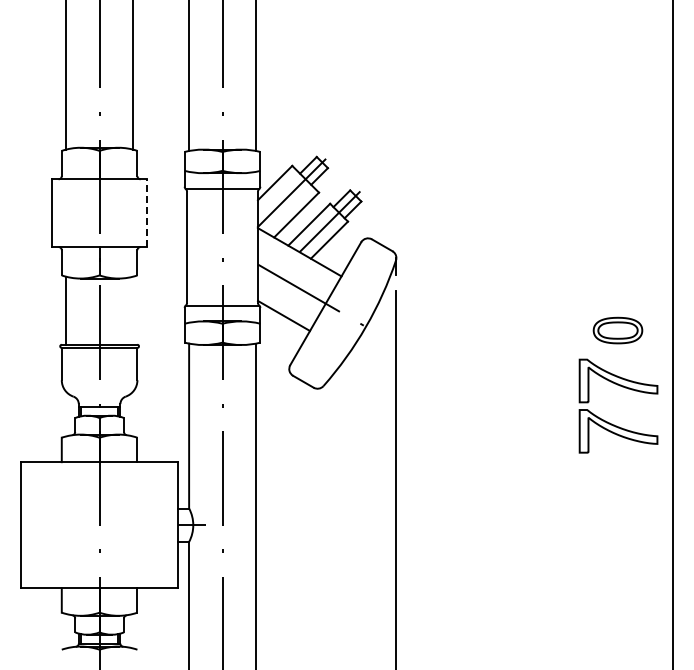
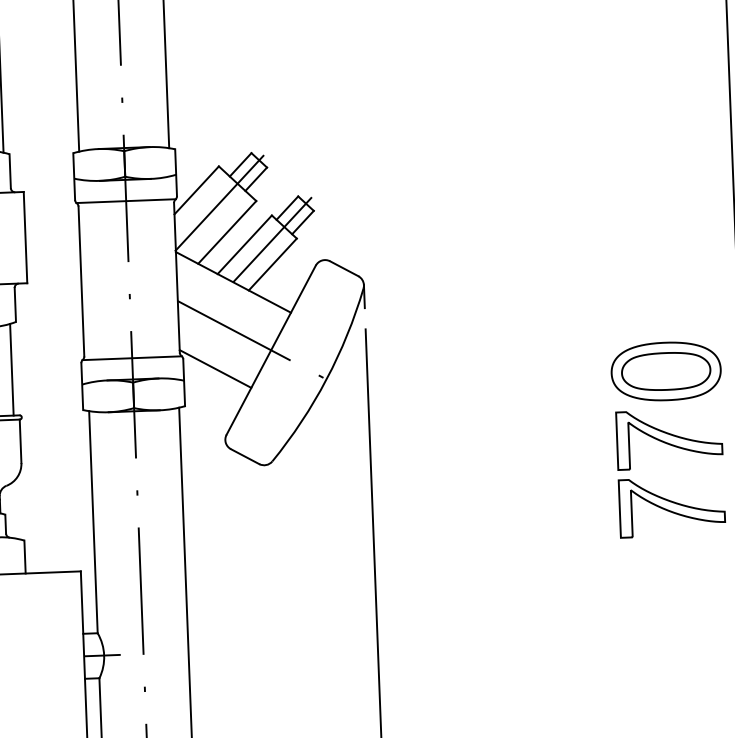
line: (146, 213) -> (25, 238), dashed -> solid
line: (133, 310) -> (12, 369), added
part: (617, 330) -> (665, 371), size x1.67

